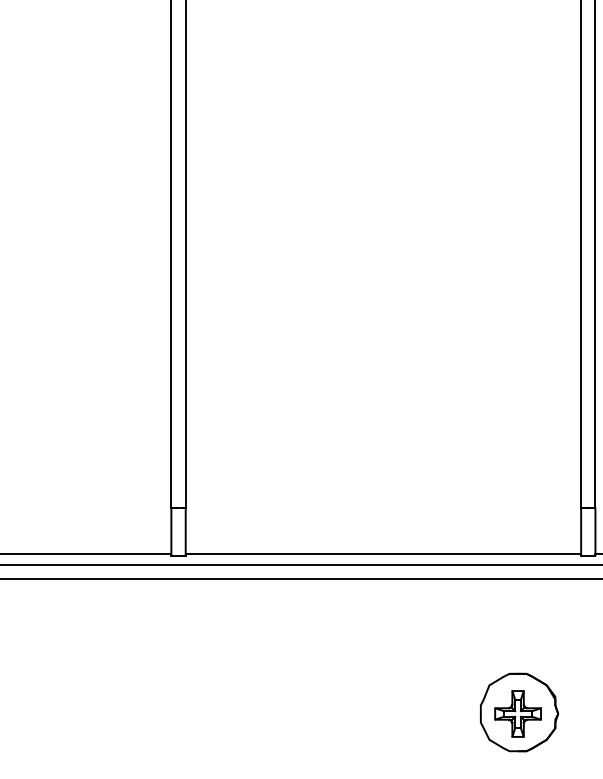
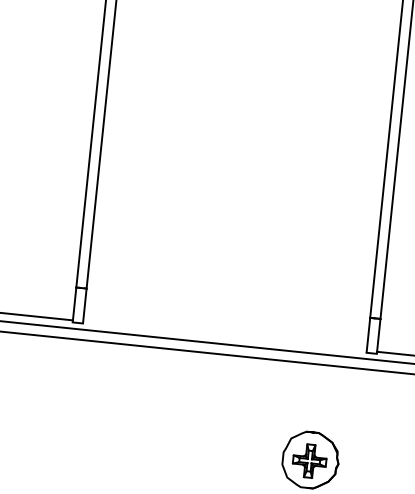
line: (383, 553) -> (225, 336), removed

